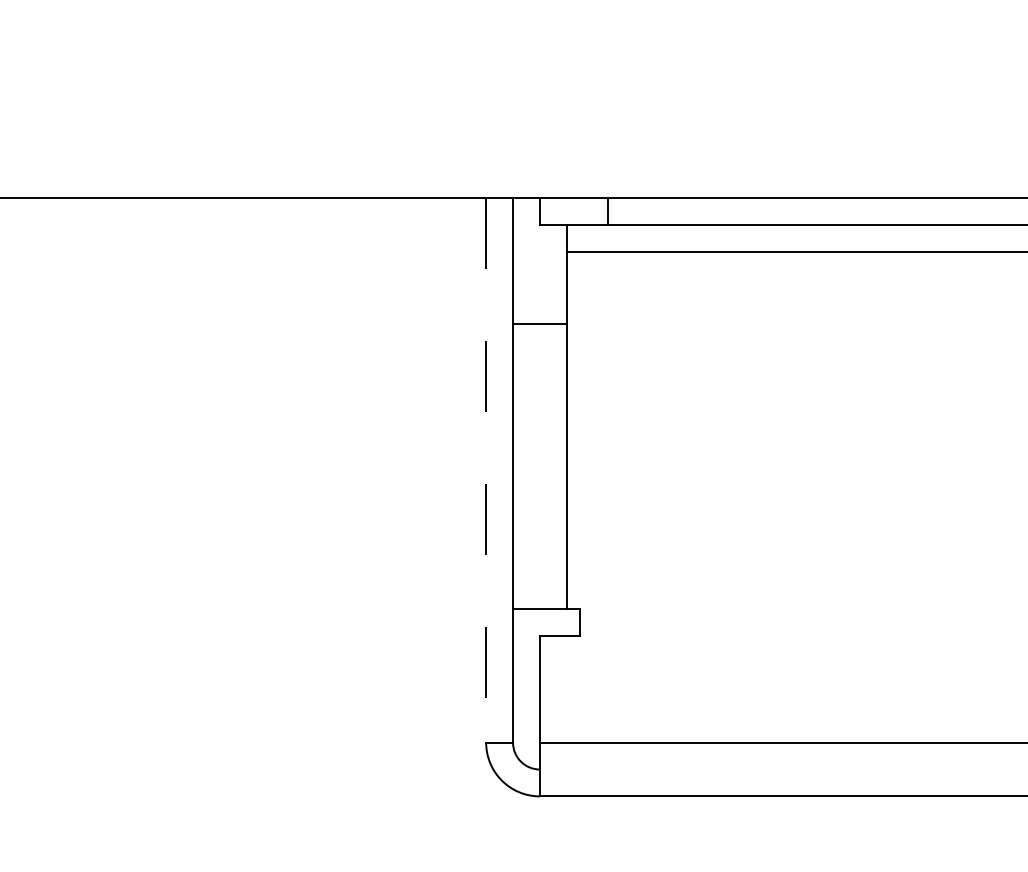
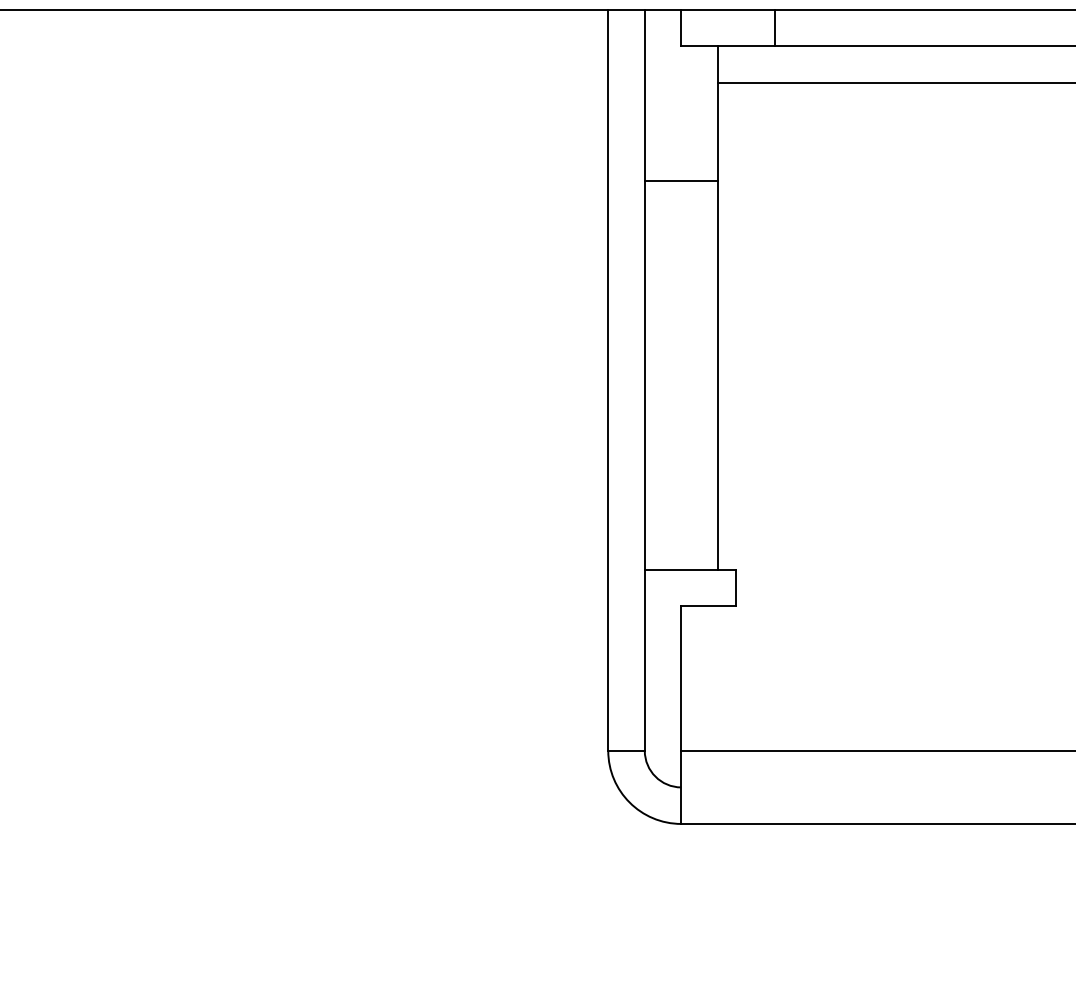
line: (486, 470) -> (608, 380), dashed -> solid

